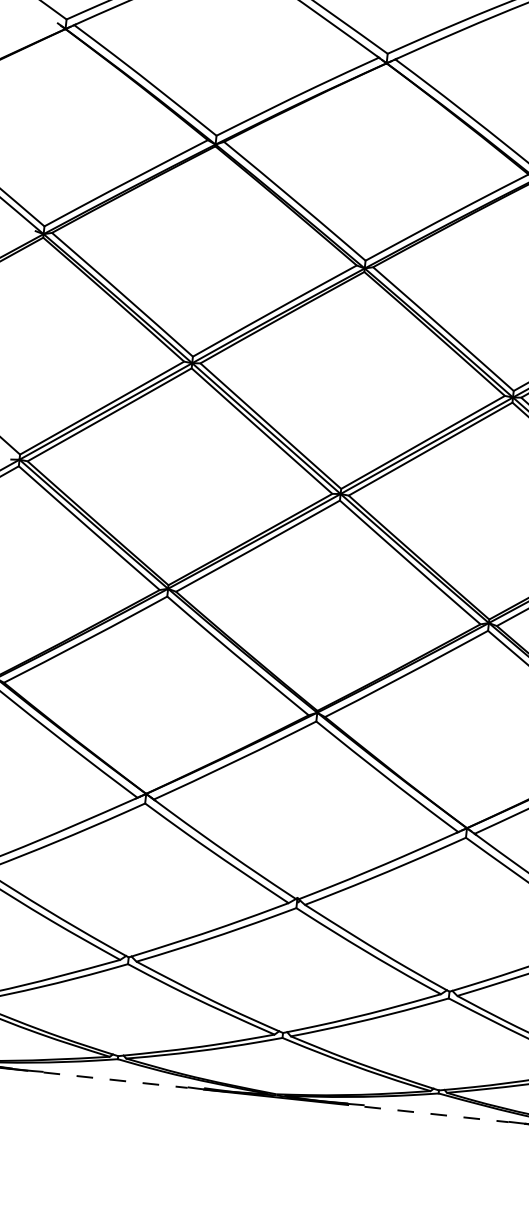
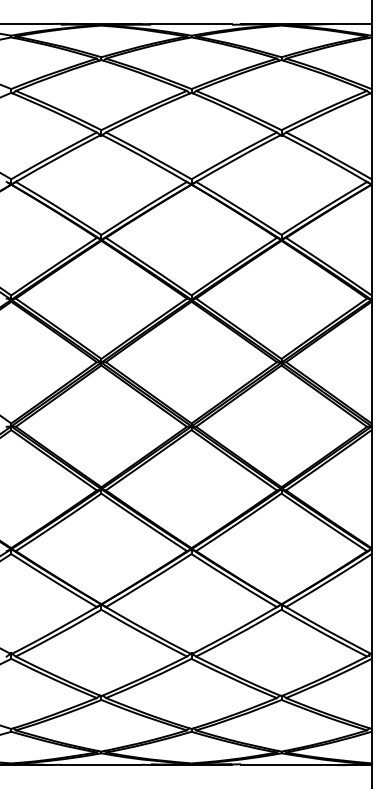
line: (115, 1080) -> (101, 765), dashed -> solid
line: (438, 1115) -> (282, 765), dashed -> solid

